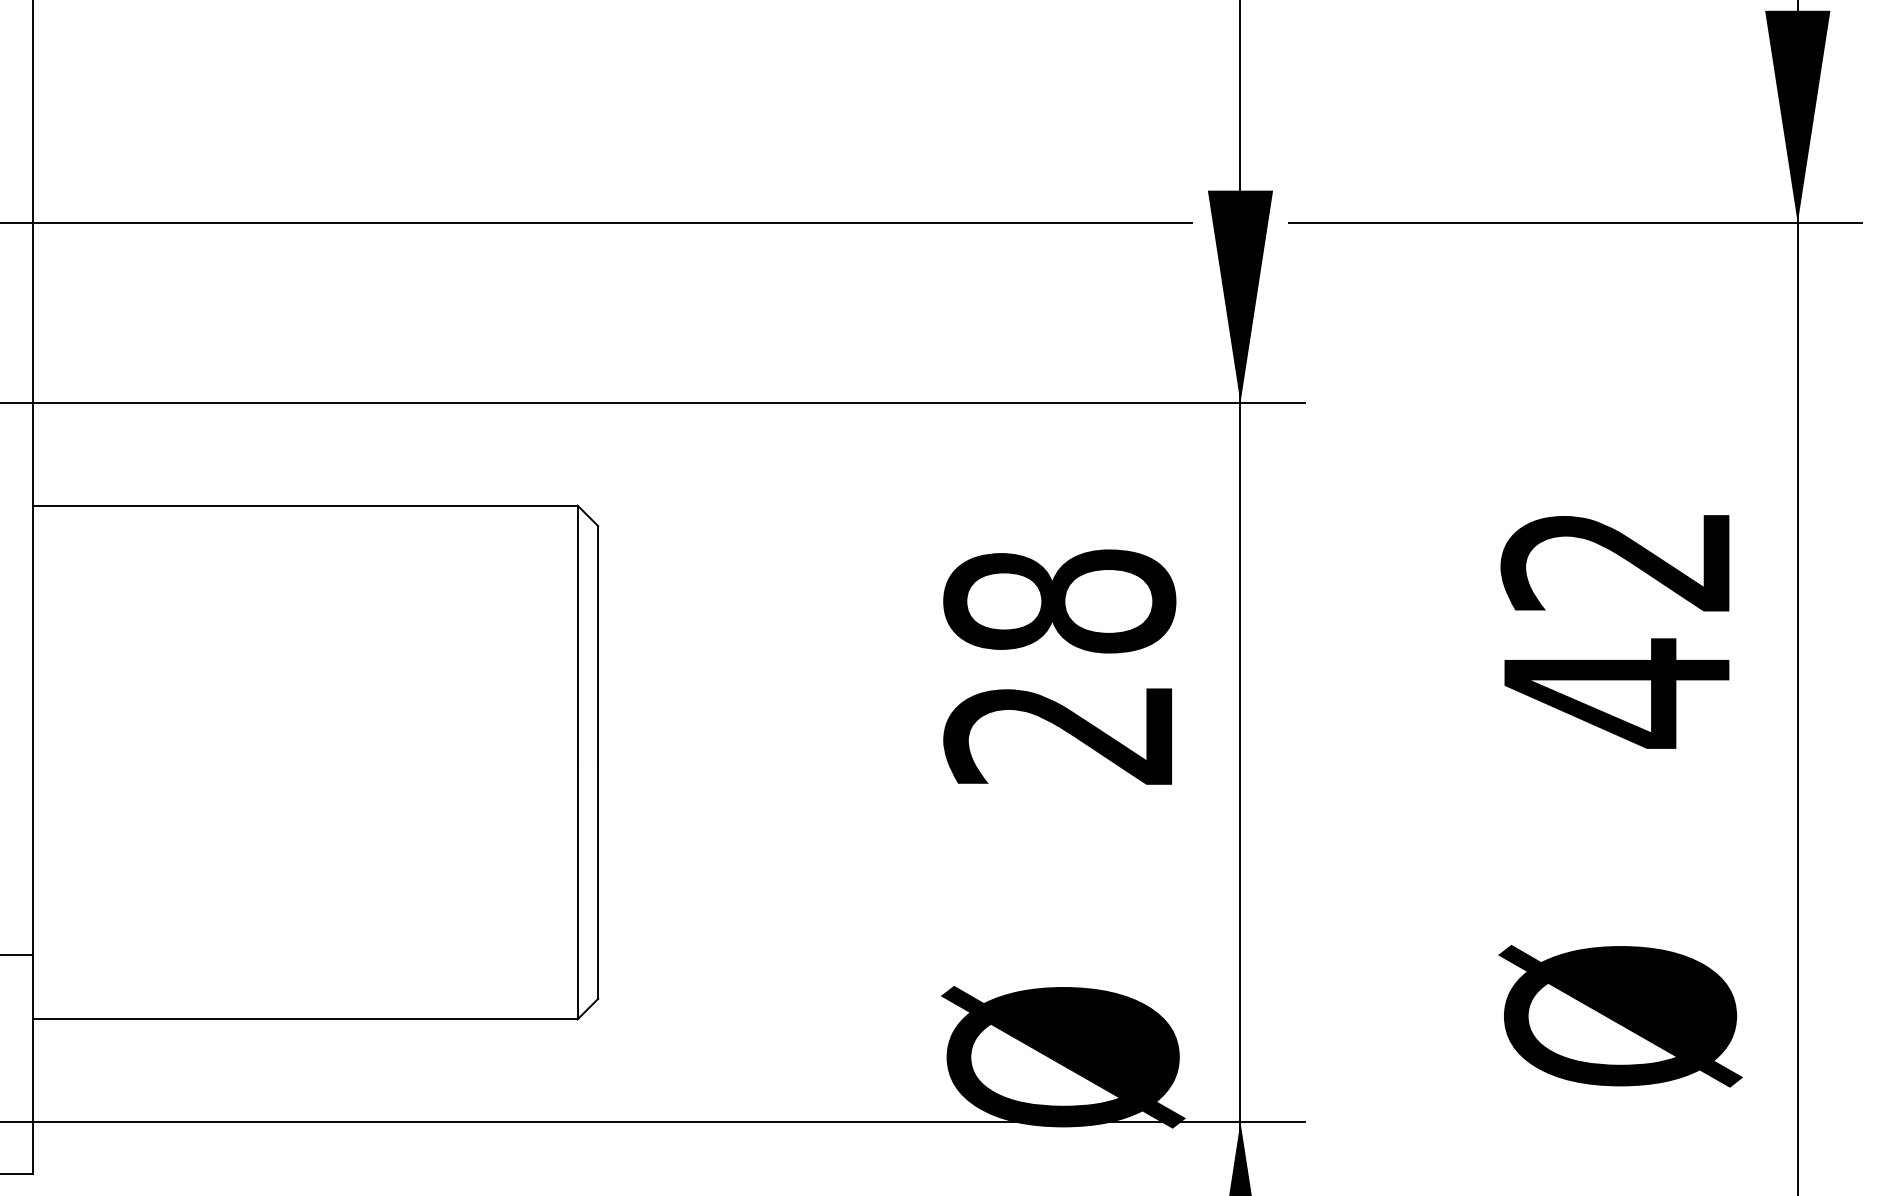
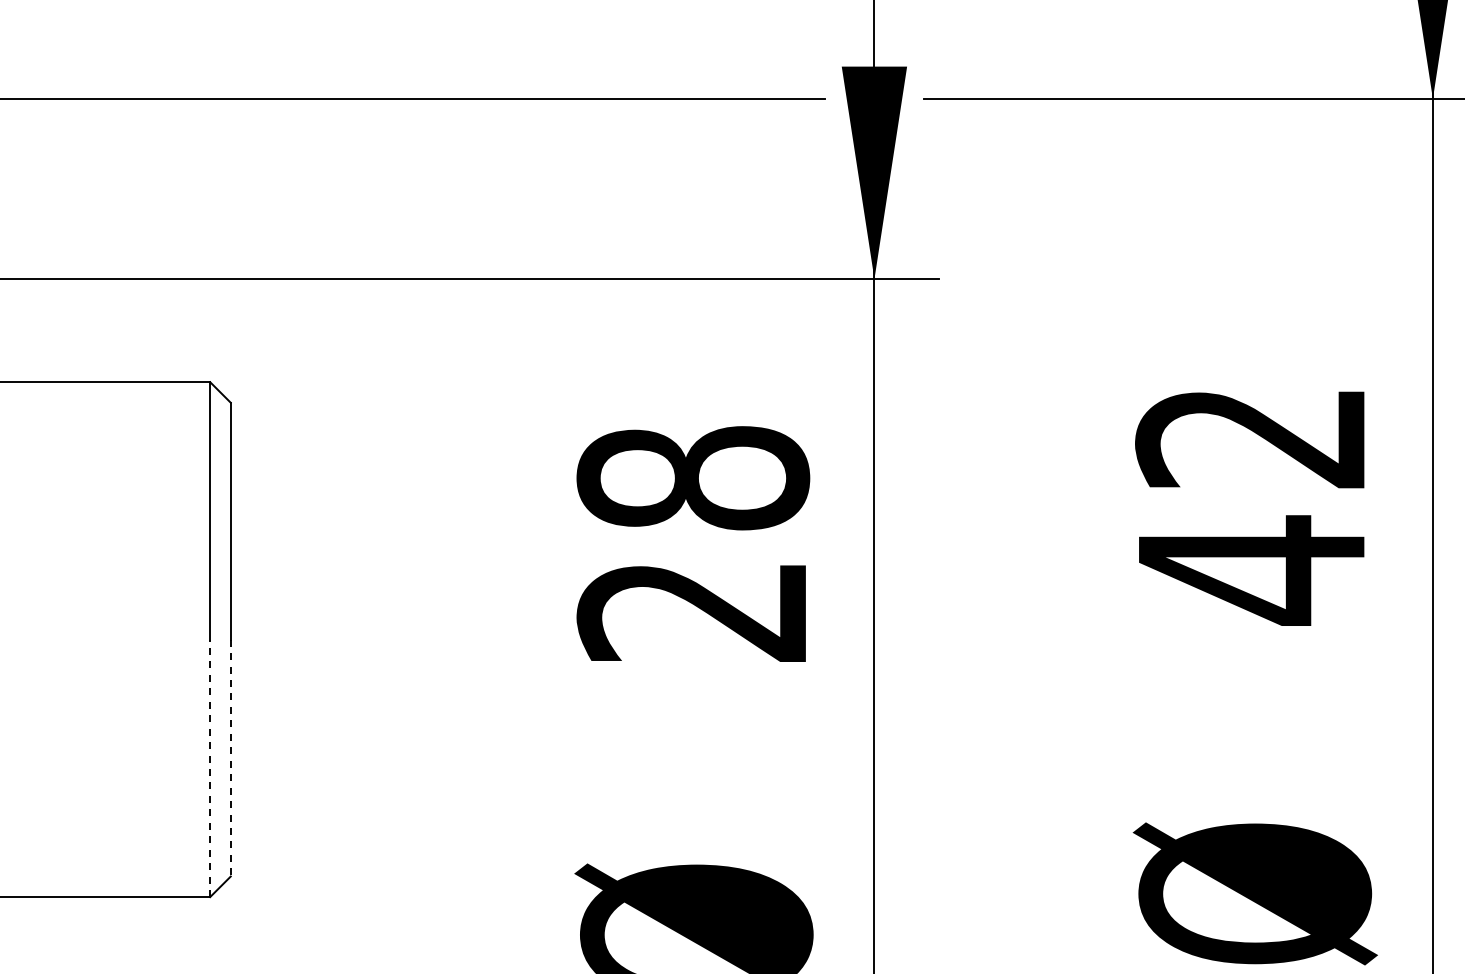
line: (598, 881) -> (231, 758), solid -> dashed
line: (577, 890) -> (210, 767), solid -> dashed

